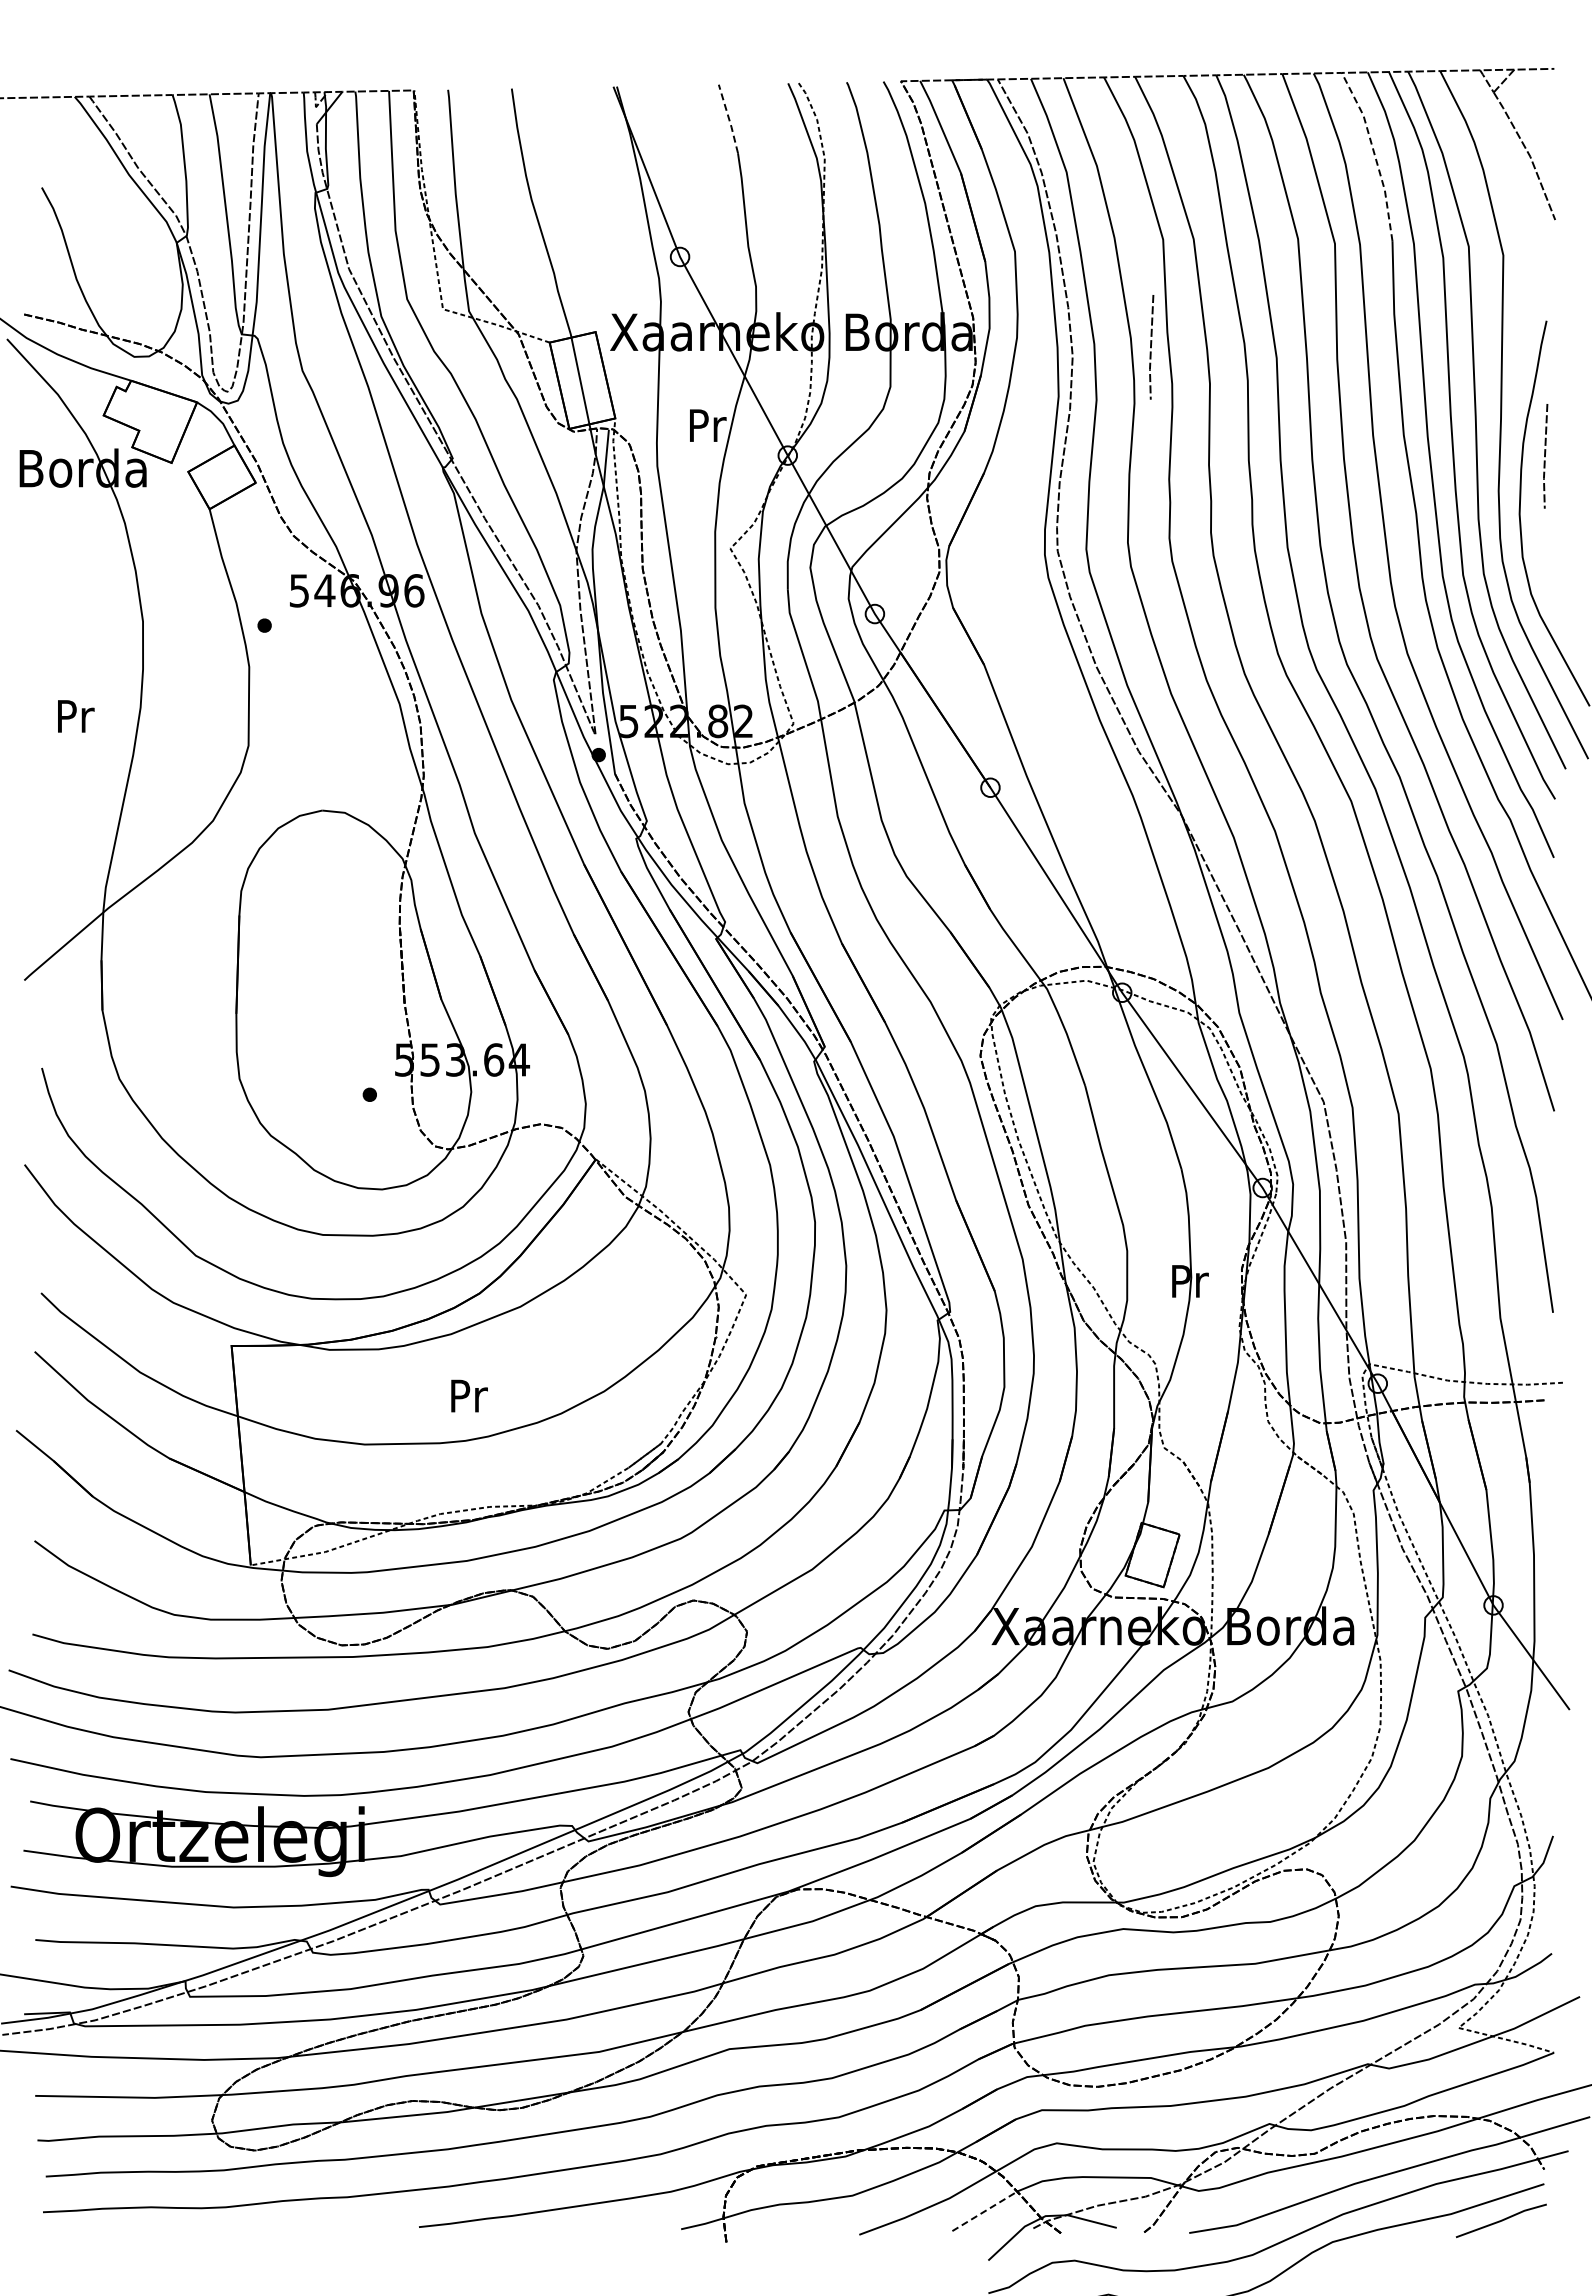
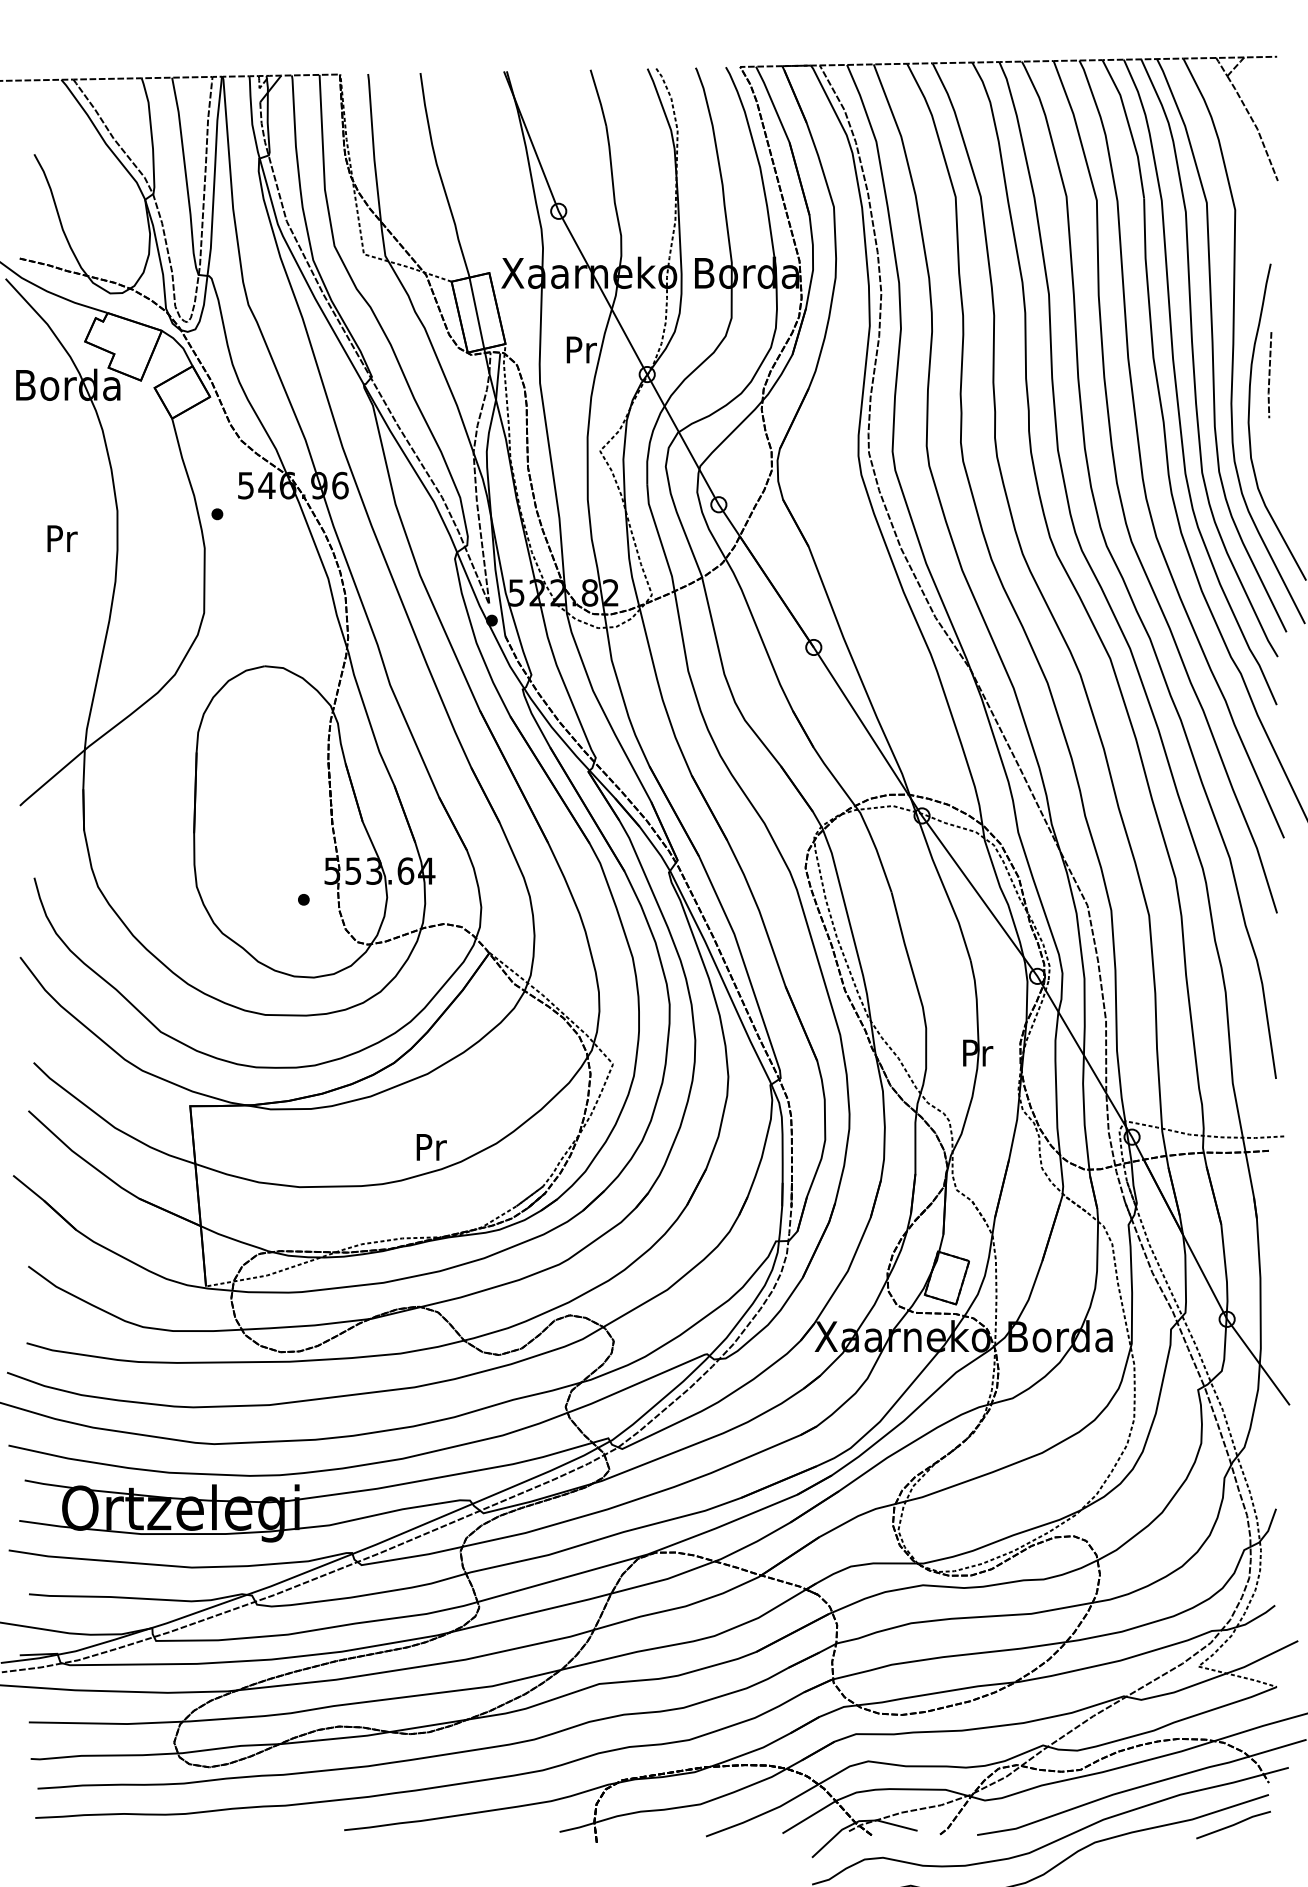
line: (728, 118) -> (598, 97), dashed -> solid
line: (1374, 154) -> (1129, 127), dashed -> solid
line: (1151, 347) -> (946, 285), removed
text: (76, 716) -> (62, 538), moved
text: (469, 1395) -> (431, 1146), moved
line: (984, 2211) -> (808, 1817), dashed -> solid

